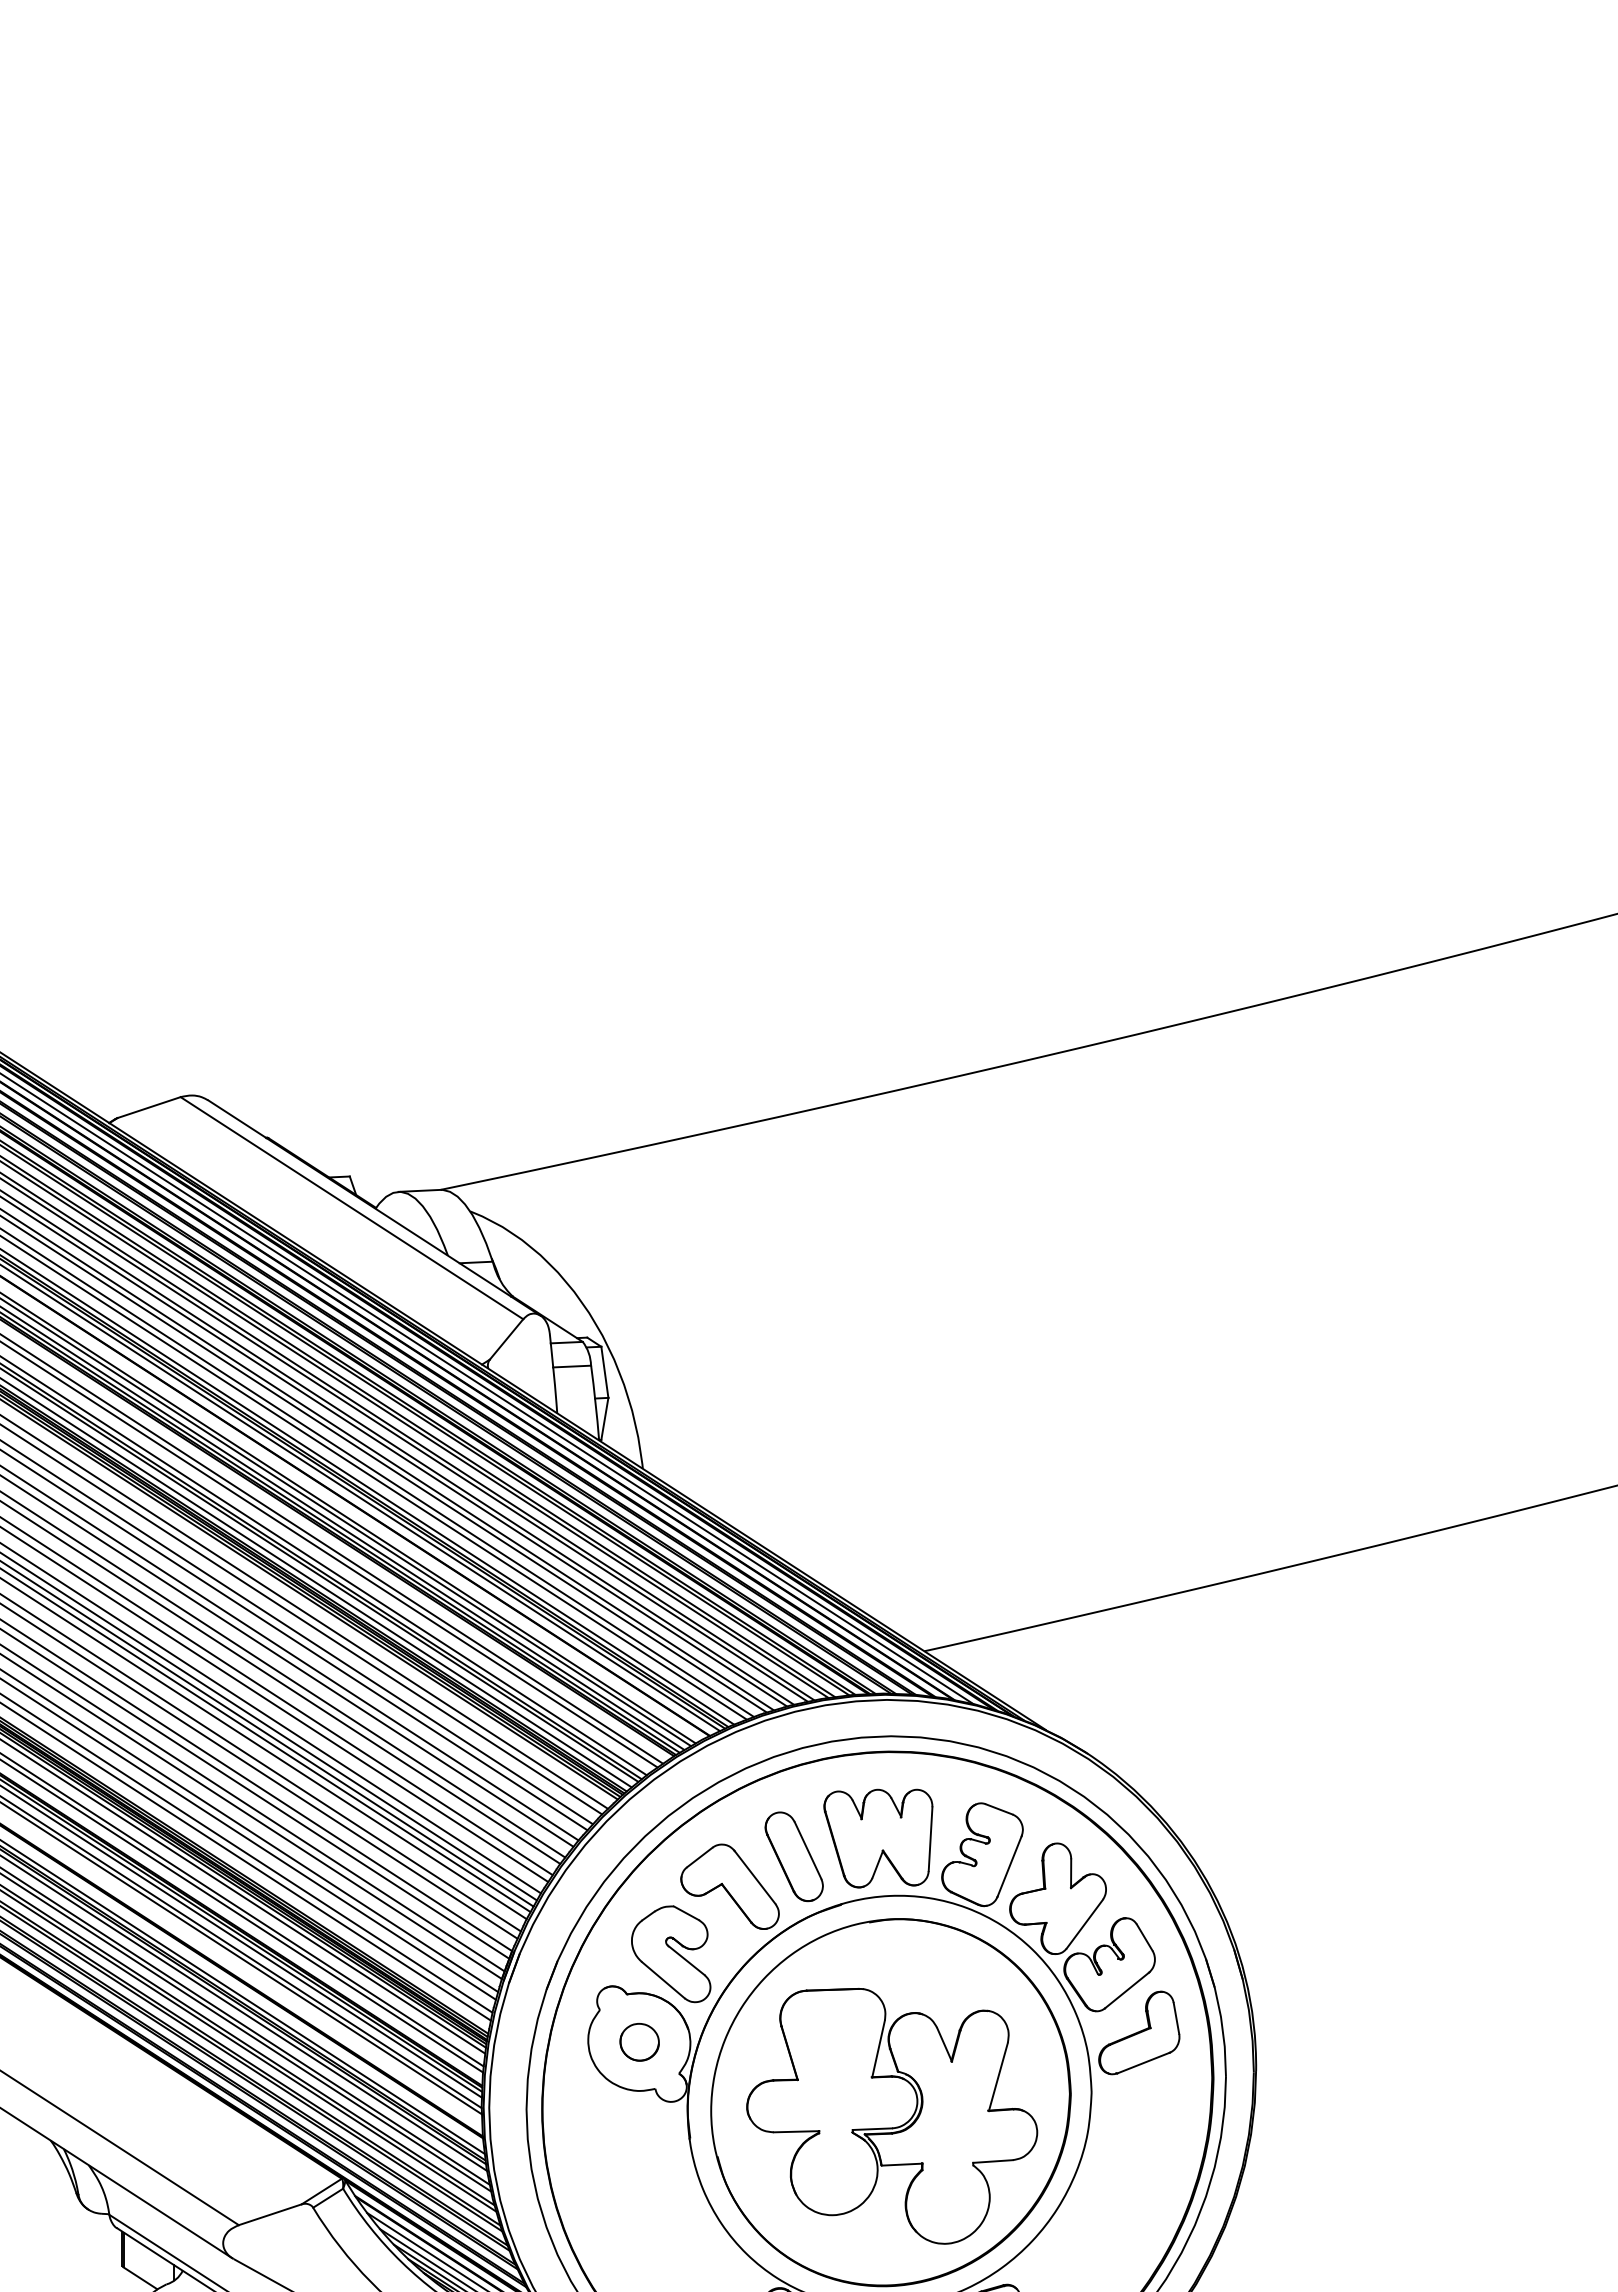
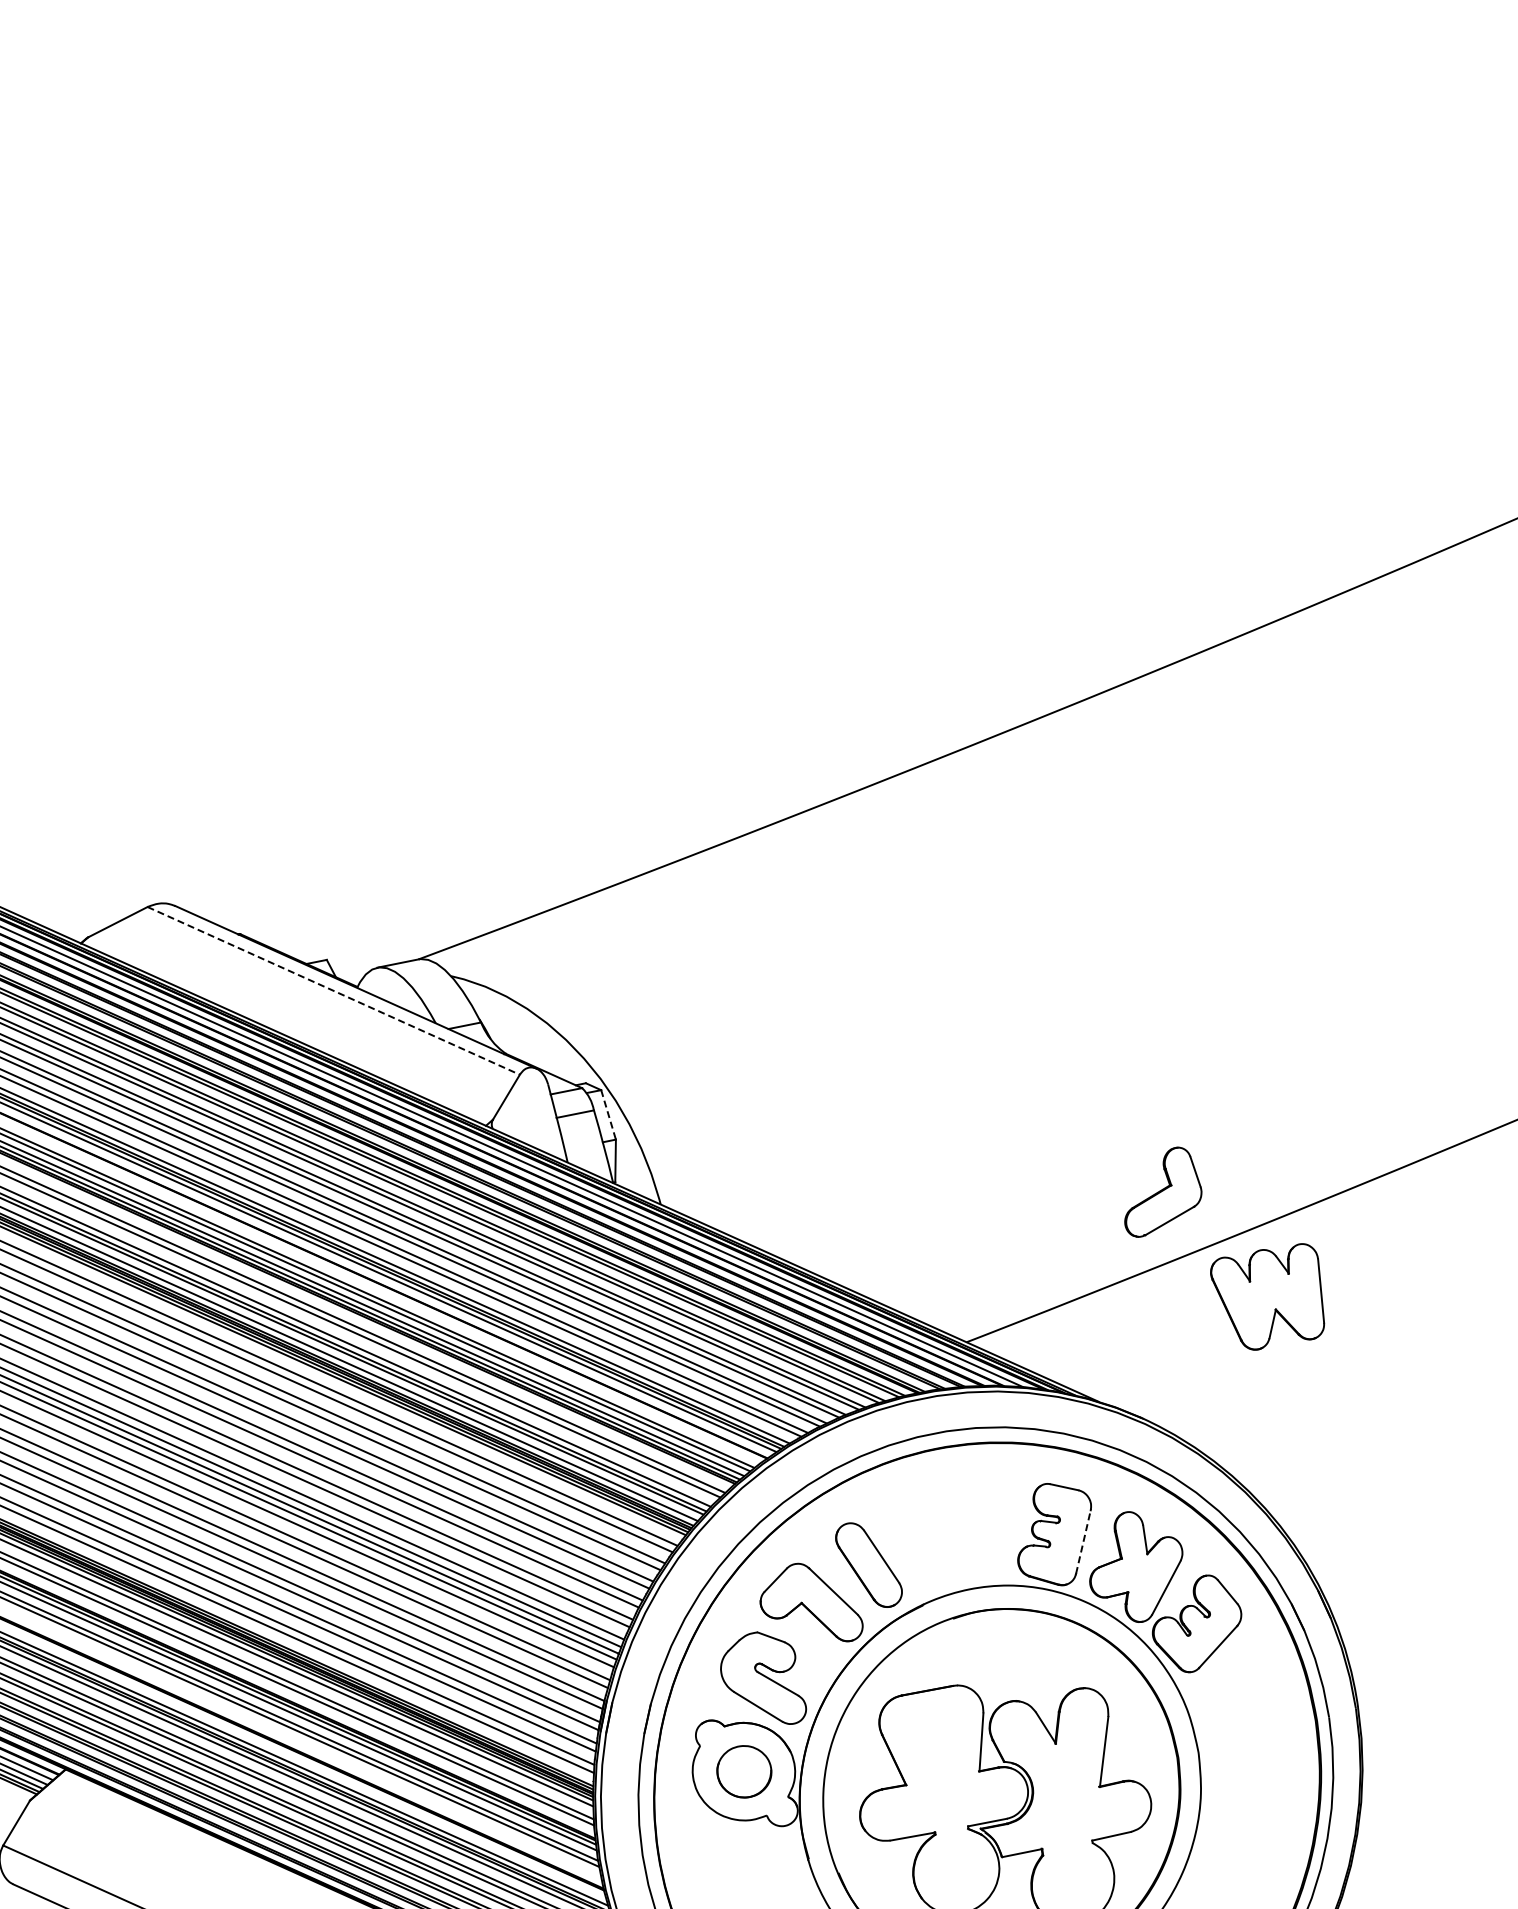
line: (352, 1208) -> (334, 991), solid -> dashed
line: (604, 1372) -> (608, 1115), solid -> dashed
part: (878, 1838) -> (1269, 1298), moved
line: (1009, 1866) -> (1083, 1542), solid -> dashed
part: (1139, 2032) -> (1161, 1191), moved
part: (639, 2042) -> (744, 1772), size x1.4

